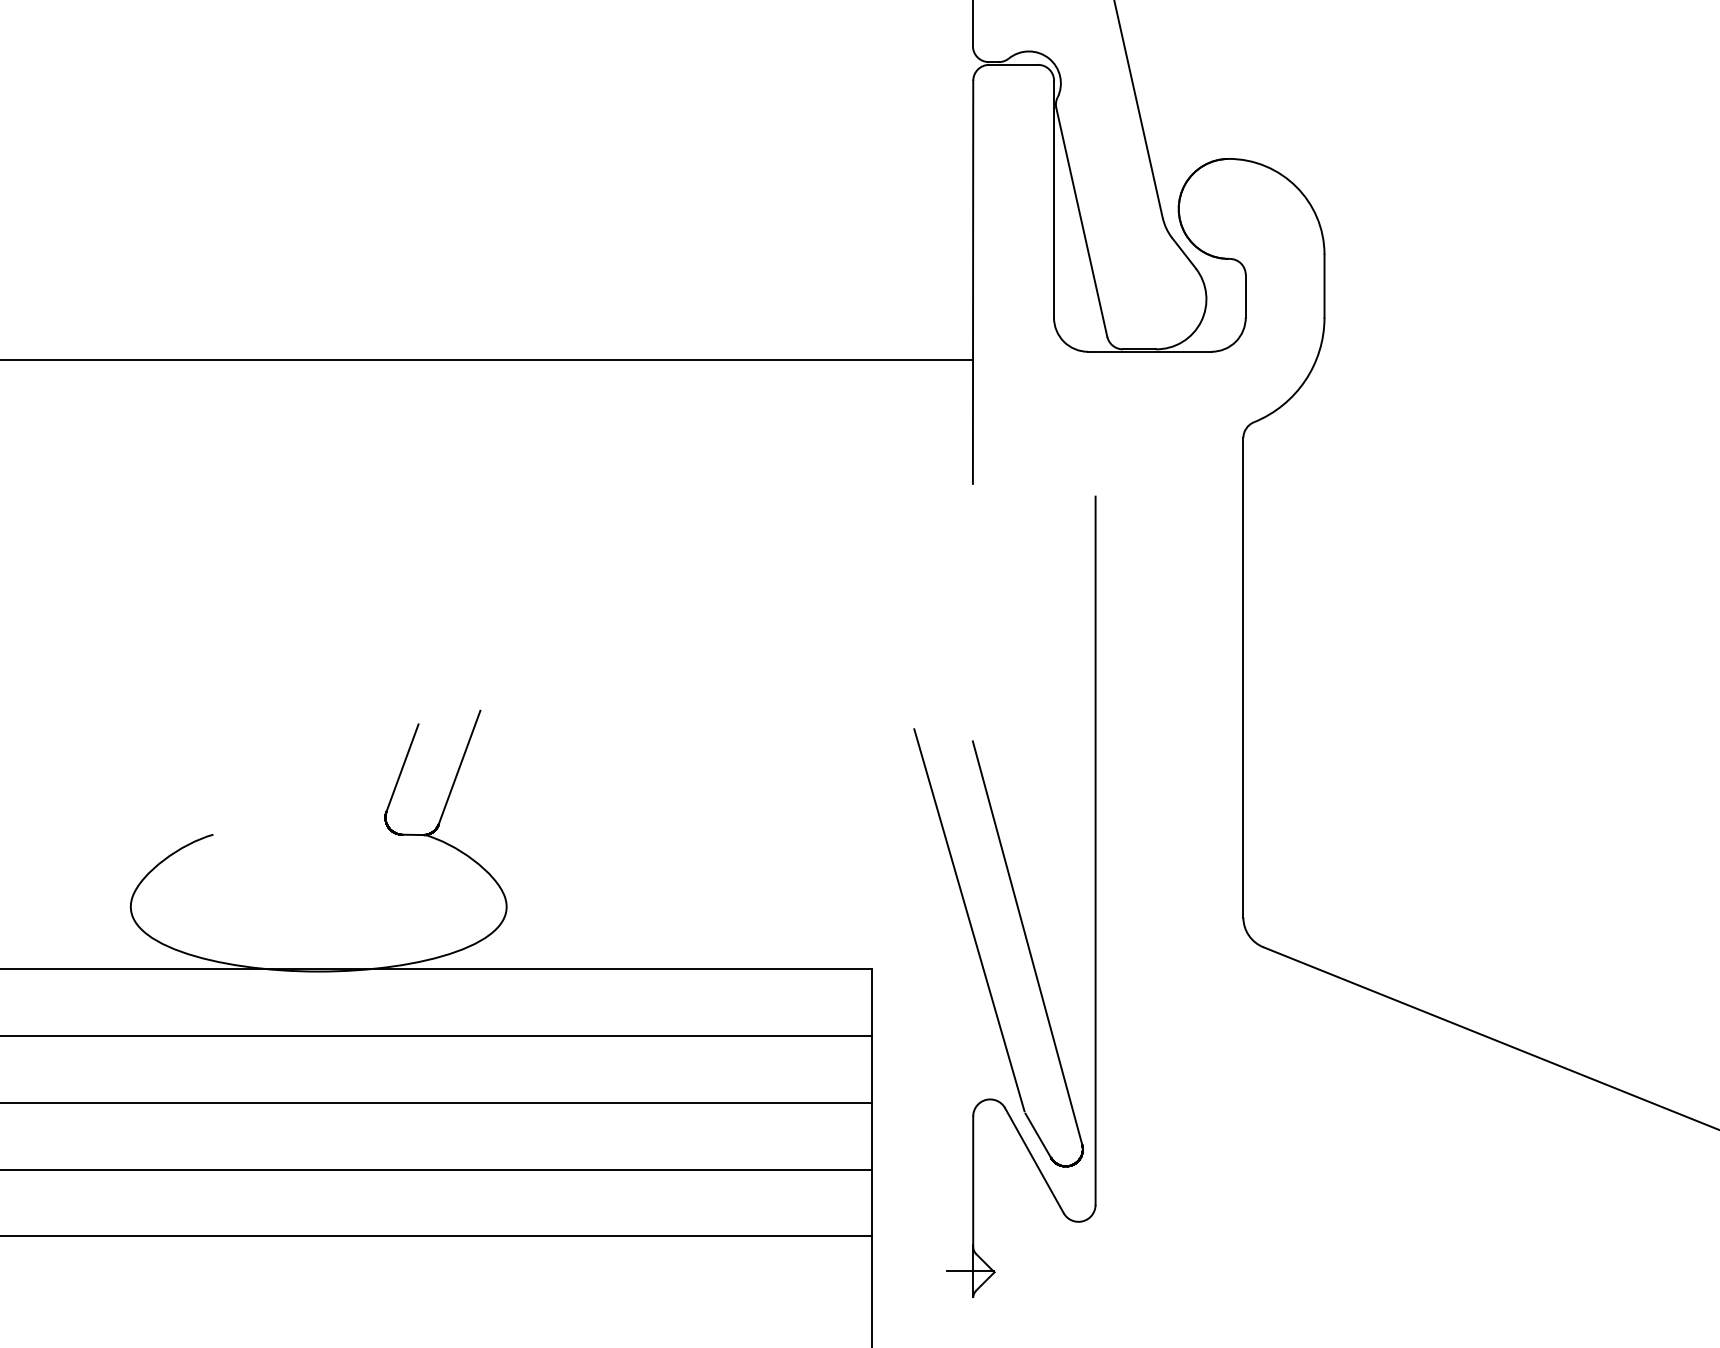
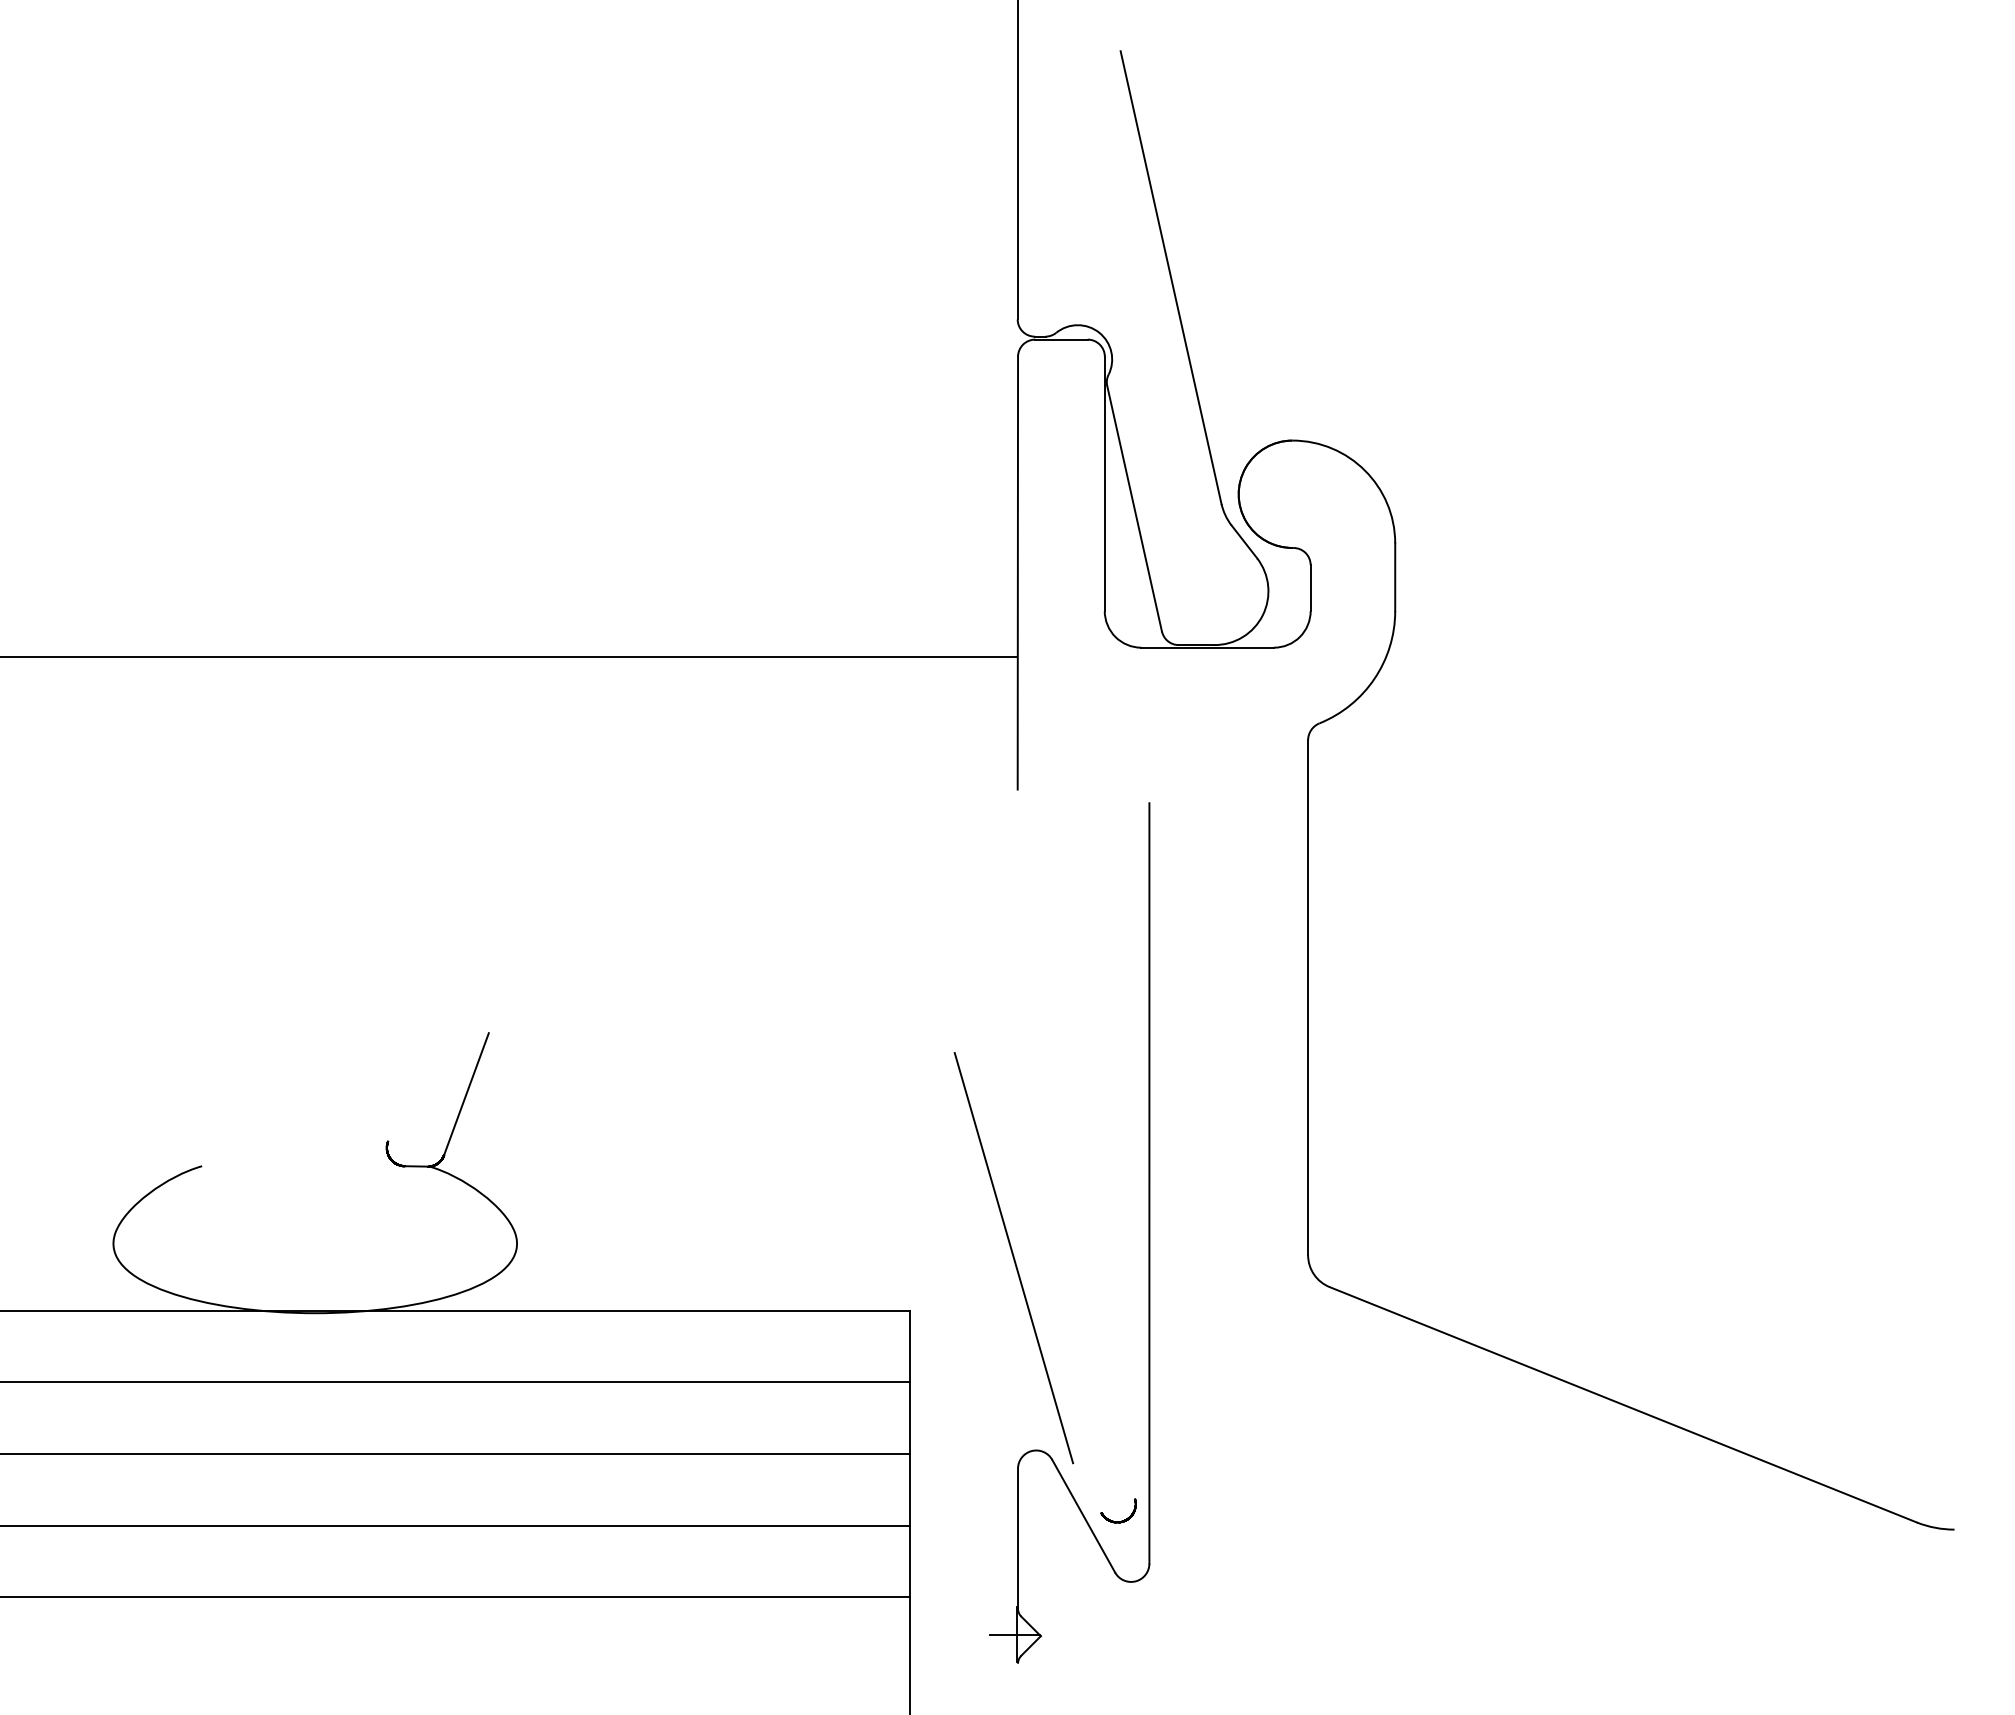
line: (402, 767) -> (405, 1094), removed
line: (1027, 942) -> (1076, 1282), removed
line: (1037, 1135) -> (1087, 1489), removed

